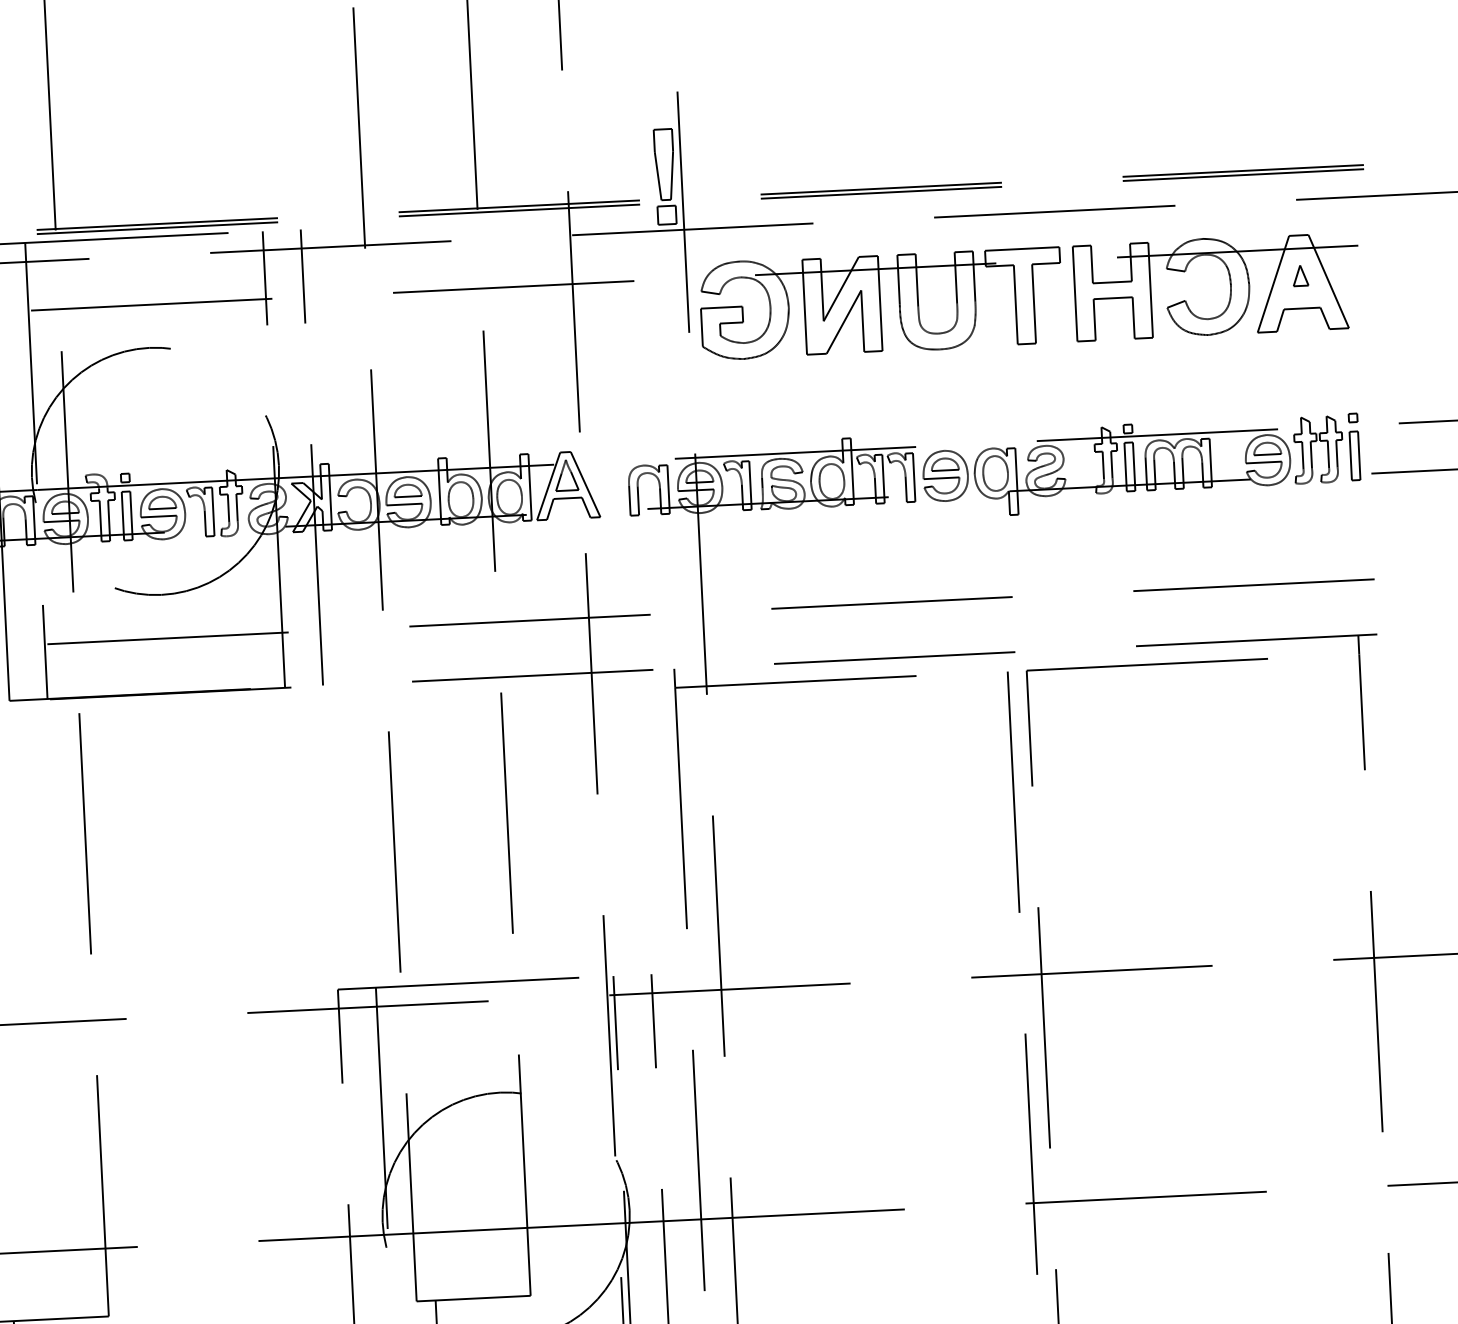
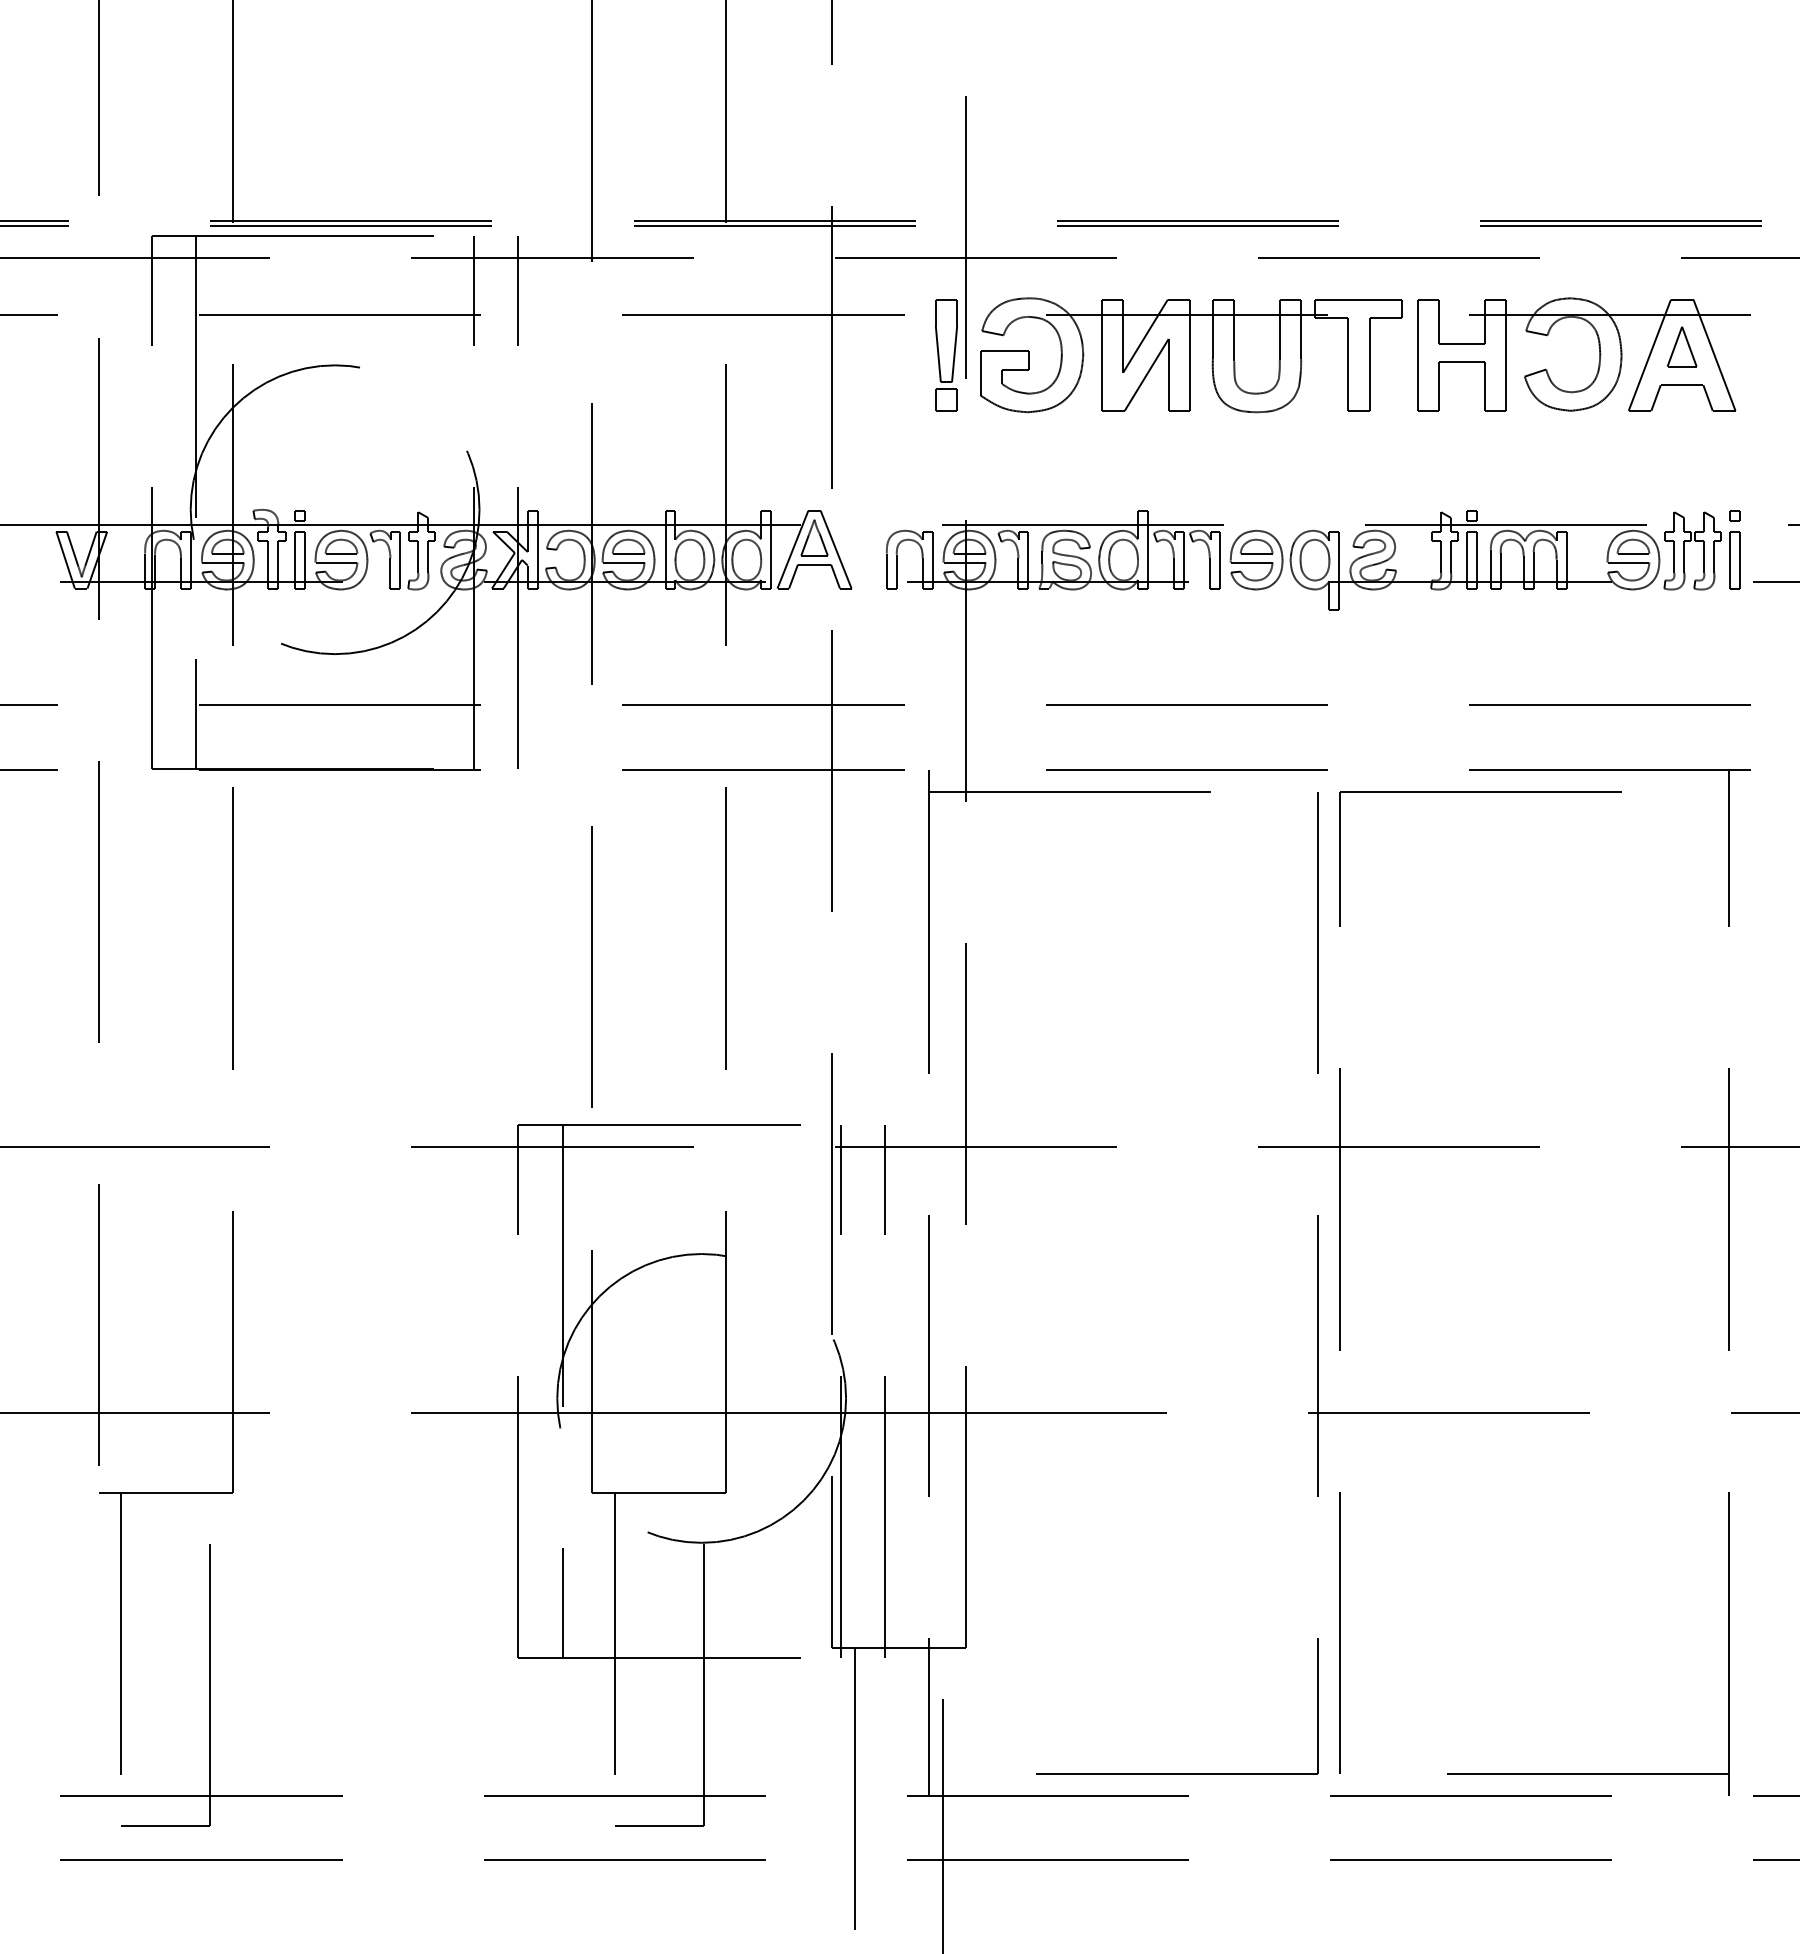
part: (665, 177) -> (946, 355), moved
part: (1300, 275) -> (1681, 346), size x1.67

